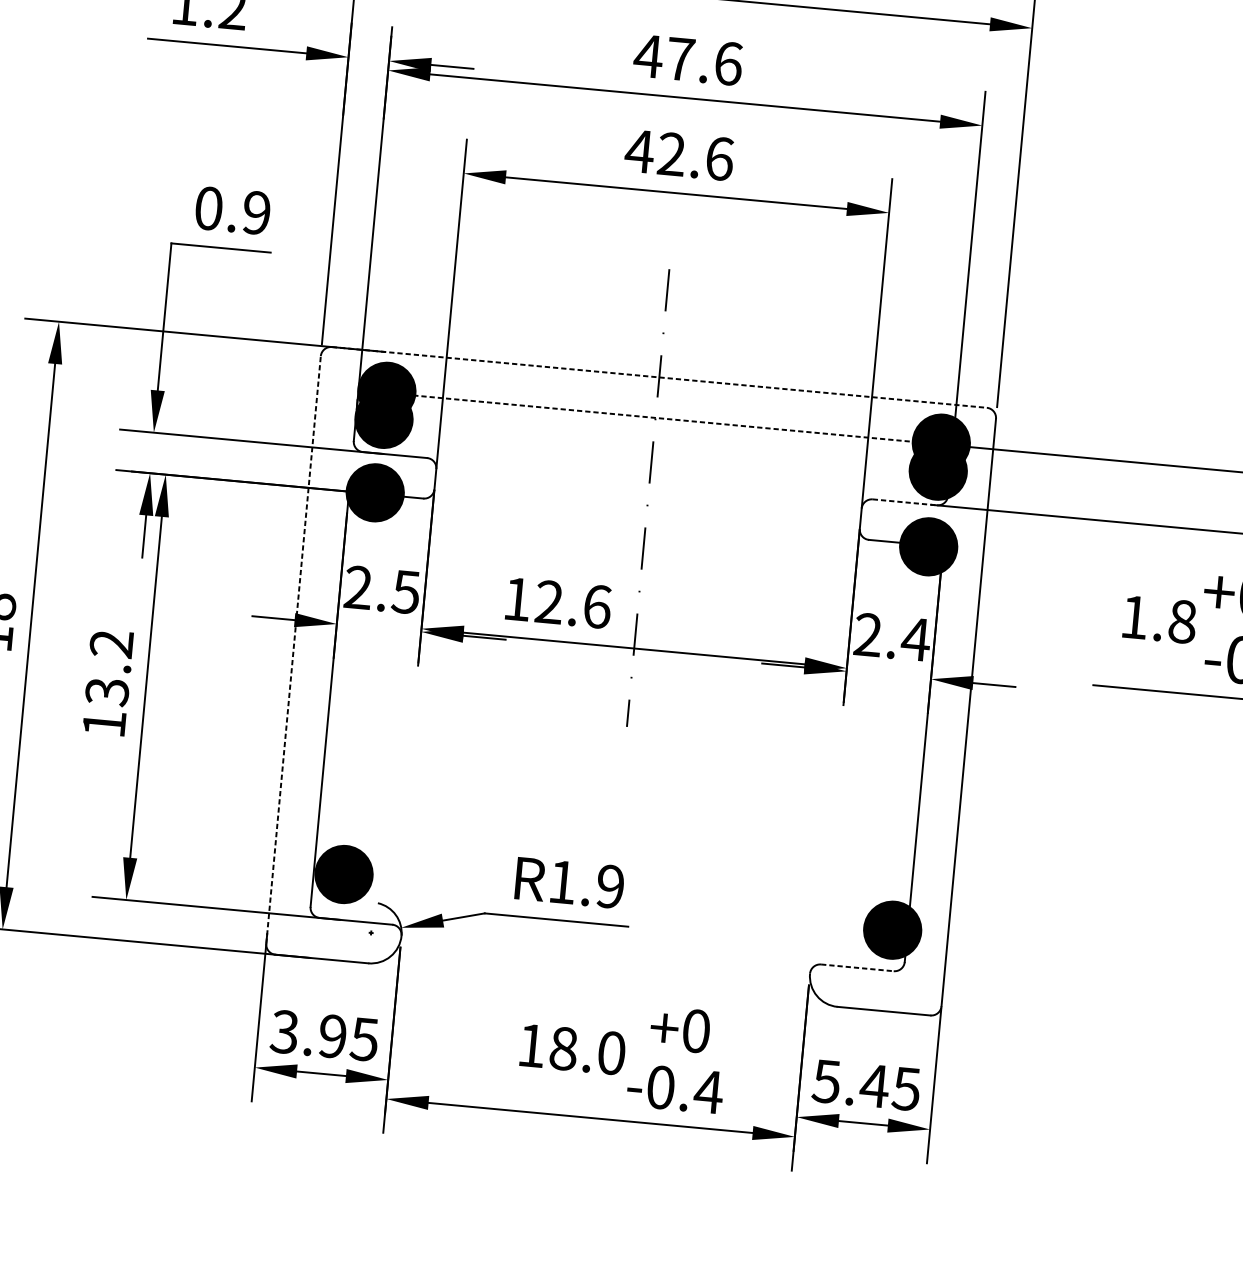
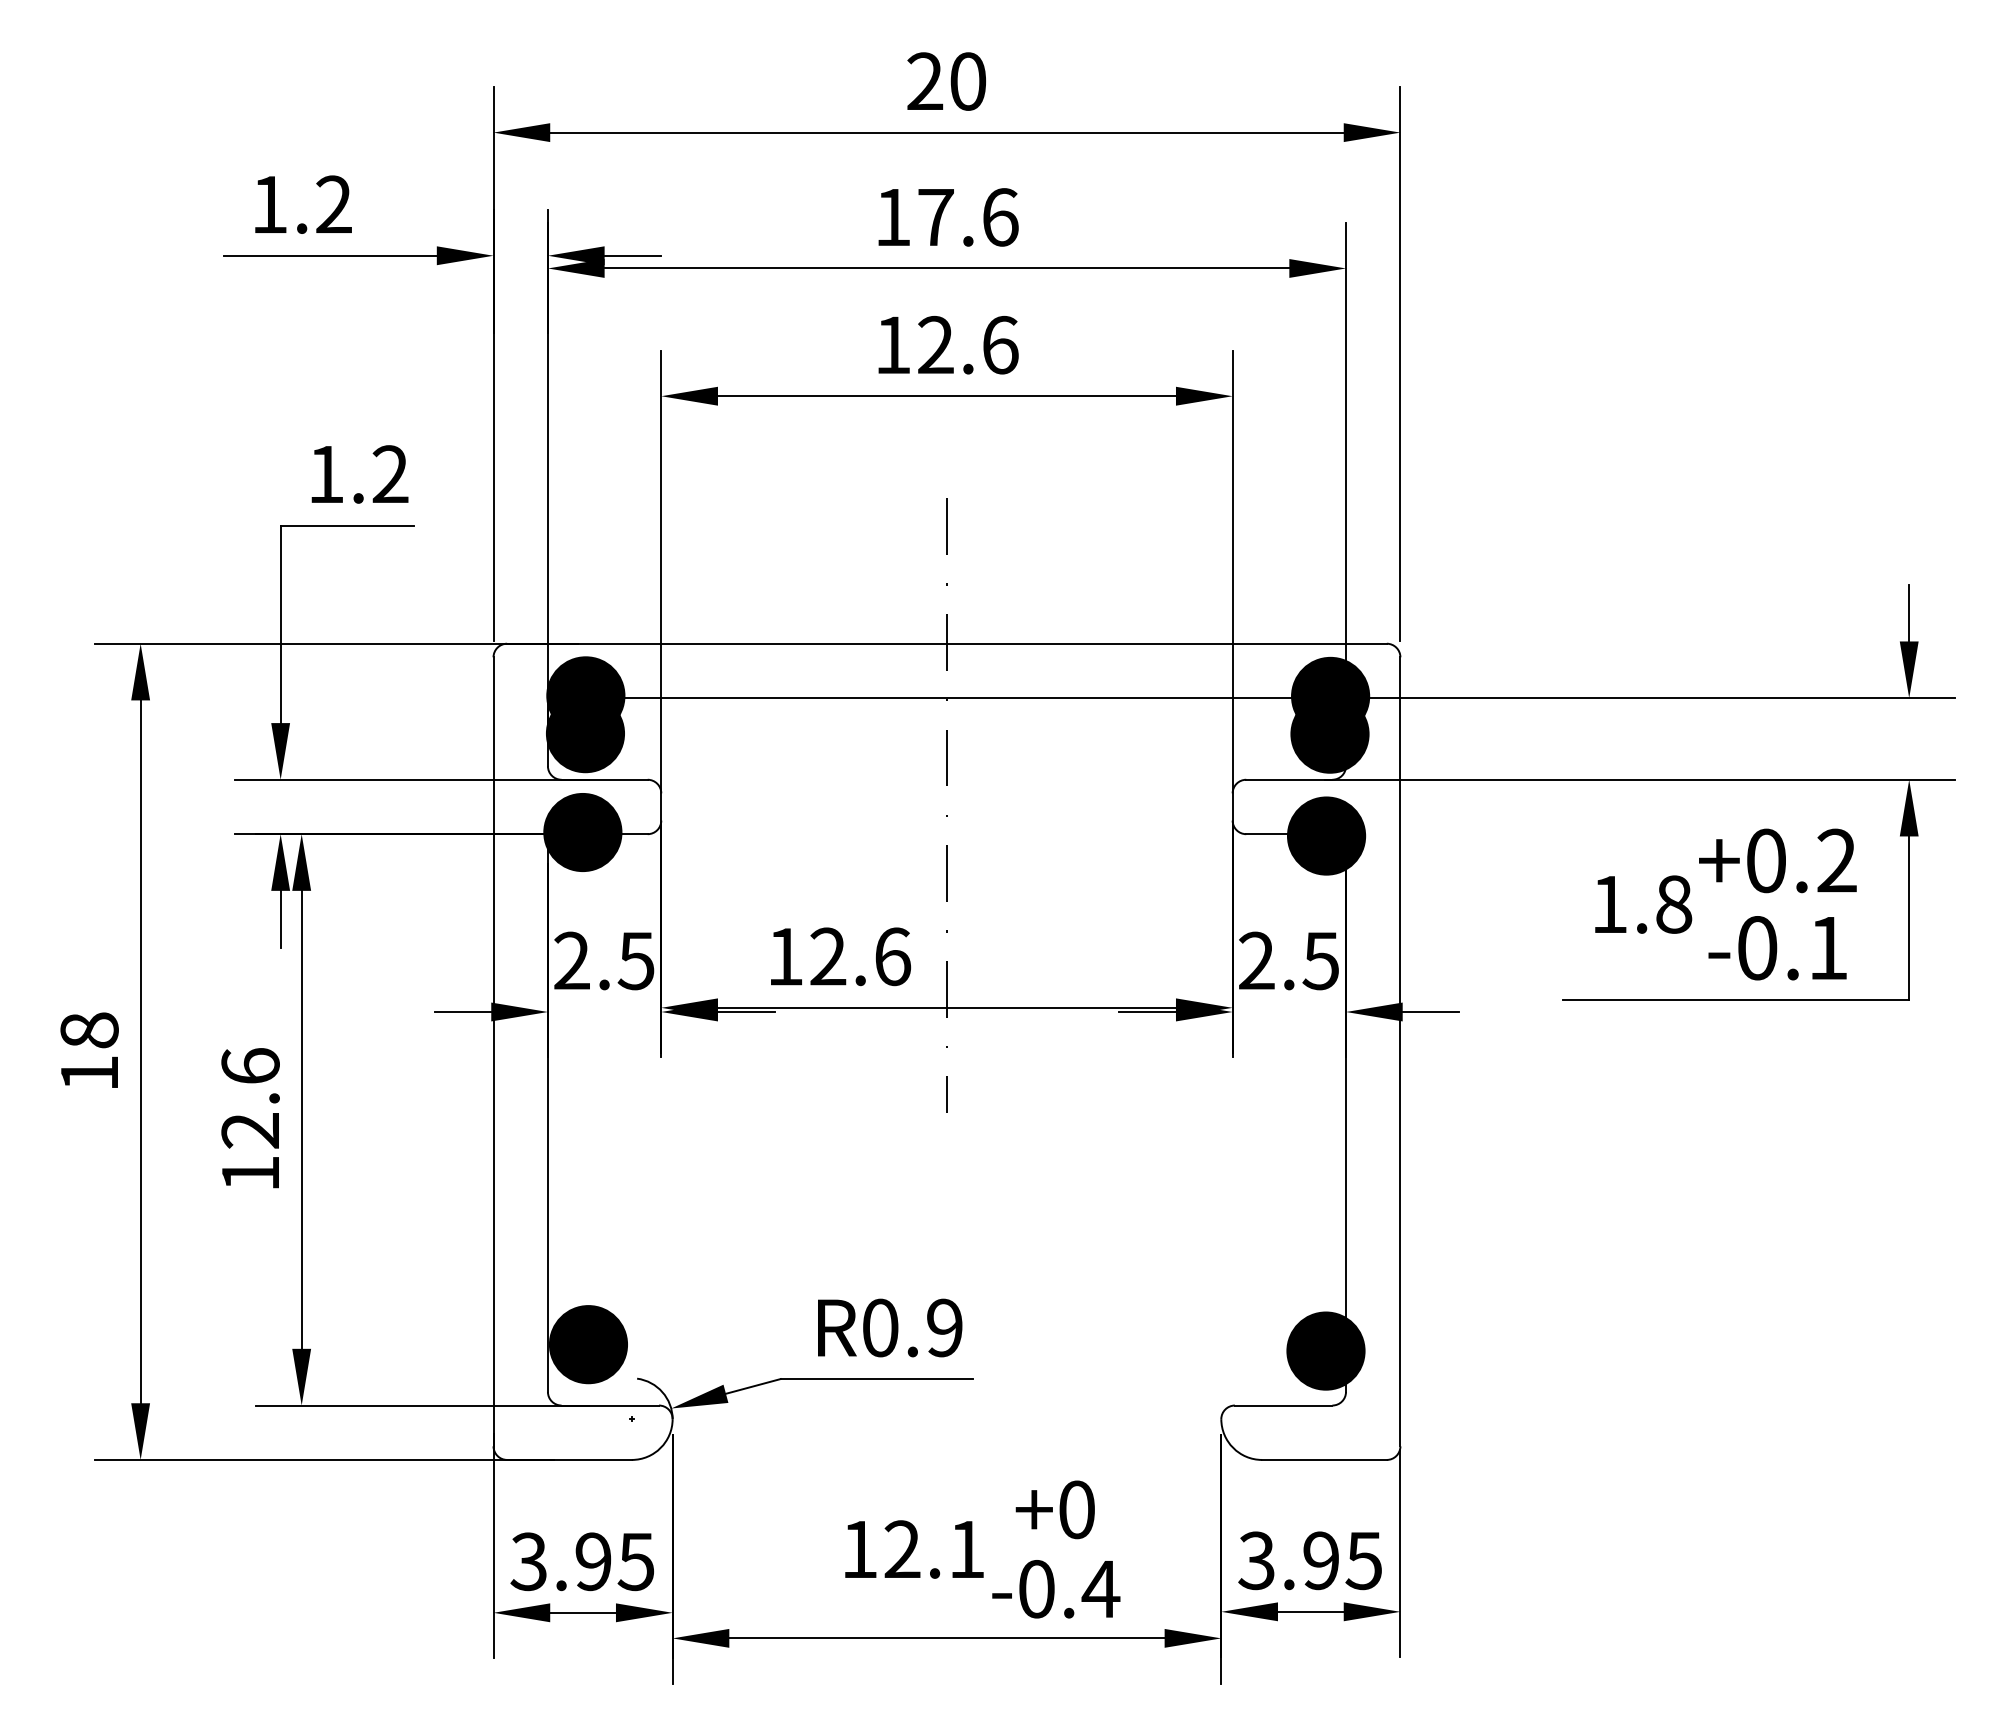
text: (648, 56) -> (892, 217), 47.6 -> 17.6
text: (639, 150) -> (892, 344), 42.6 -> 12.6
text: (232, 210) -> (358, 474), 0.9 -> 1.2
line: (659, 377) -> (946, 643), dashed -> solid
line: (655, 418) -> (946, 698), dashed -> solid
line: (904, 502) -> (1289, 779), dashed -> solid
text: (915, 639) -> (1320, 961), 2.4 -> 2.5
line: (293, 649) -> (493, 1051), dashed -> solid
text: (109, 667) -> (250, 1098), 13.2 -> 12.6
text: (562, 881) -> (880, 1327), R1.9 -> R0.9
line: (857, 967) -> (1283, 1405), dashed -> solid
text: (587, 1050) -> (934, 1549), 18.0 -> 12.1
text: (851, 1083) -> (1289, 1560), 5.45 -> 3.95

